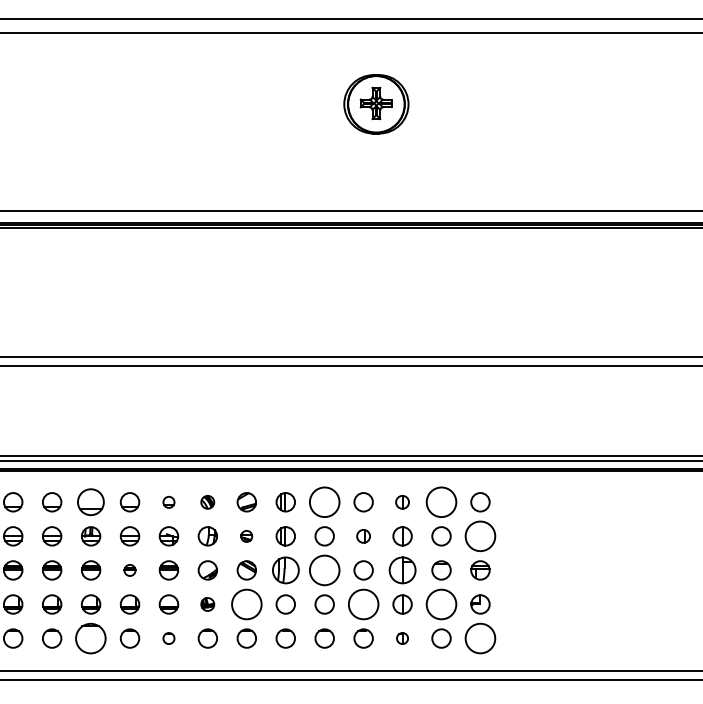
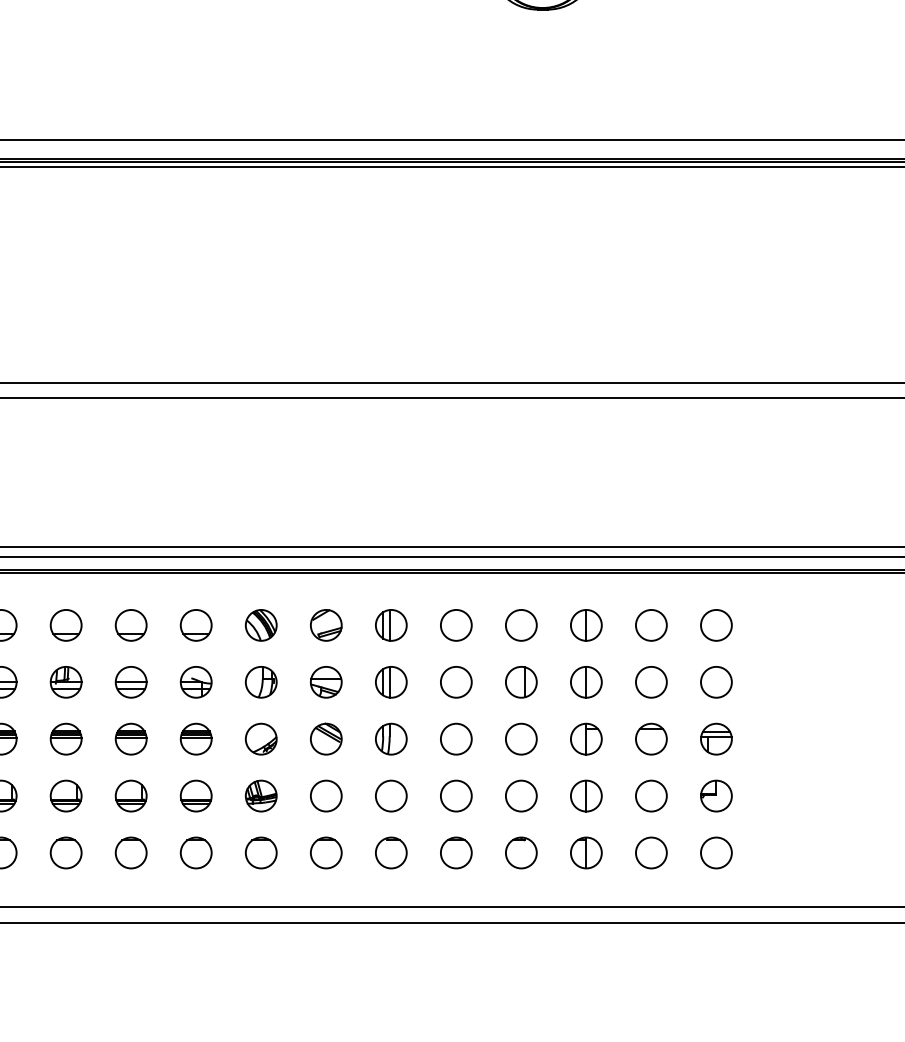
part: (91, 502) -> (66, 625), size x0.71
part: (168, 502) -> (195, 625), size x1.67
part: (207, 502) -> (260, 625), size x1.43
circle: (324, 502) -> (455, 625), size x0.62
part: (402, 502) -> (586, 625), size x1.43
circle: (441, 502) -> (651, 625), size x0.62
part: (246, 536) -> (325, 682), size x1.67
part: (363, 536) -> (521, 682), size x1.43
circle: (480, 536) -> (716, 682), size x0.62
part: (129, 570) -> (130, 739), size x1.67
part: (285, 570) -> (390, 739), size x0.71
circle: (324, 570) -> (455, 739), size x0.62
part: (402, 570) -> (586, 739), size x0.71
part: (207, 604) -> (260, 796), size x1.43
circle: (246, 604) -> (325, 796), size x0.62
circle: (363, 604) -> (521, 796), size x0.62
circle: (441, 604) -> (651, 796), size x0.62
circle: (91, 638) -> (66, 852), size x0.62
part: (168, 638) -> (195, 852), size x1.67
part: (402, 638) -> (586, 852), size x1.67
circle: (480, 638) -> (716, 852), size x0.62

